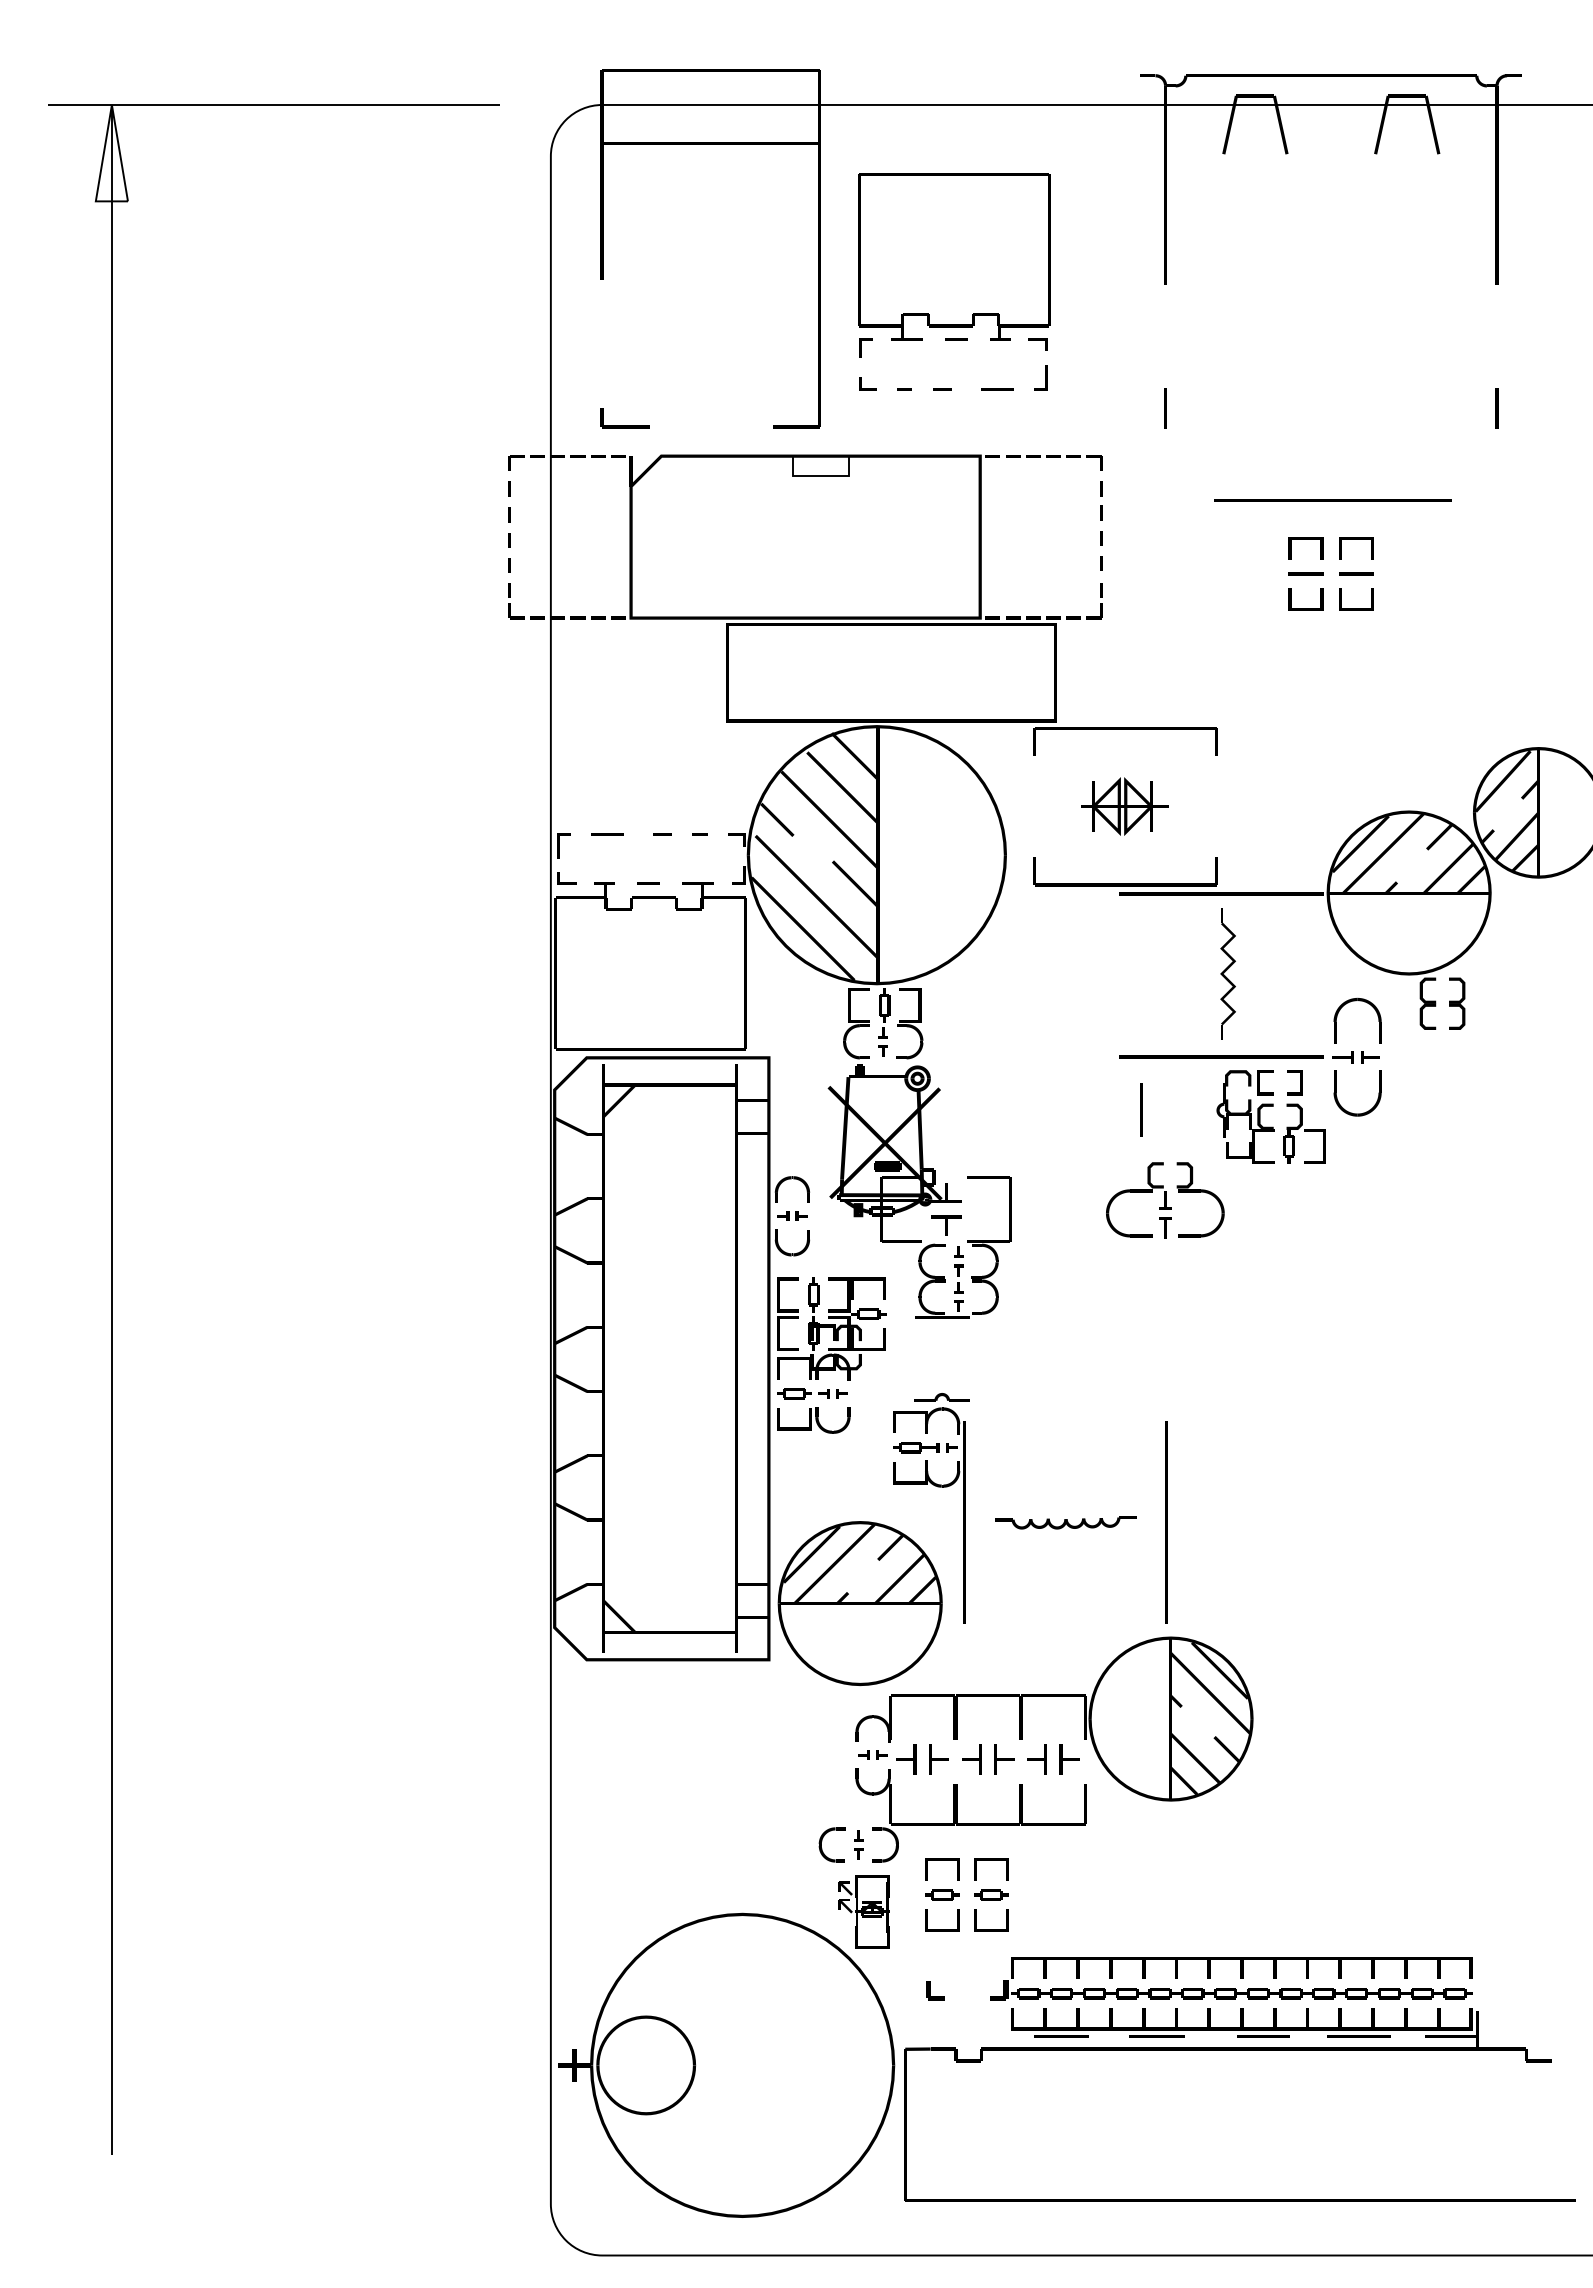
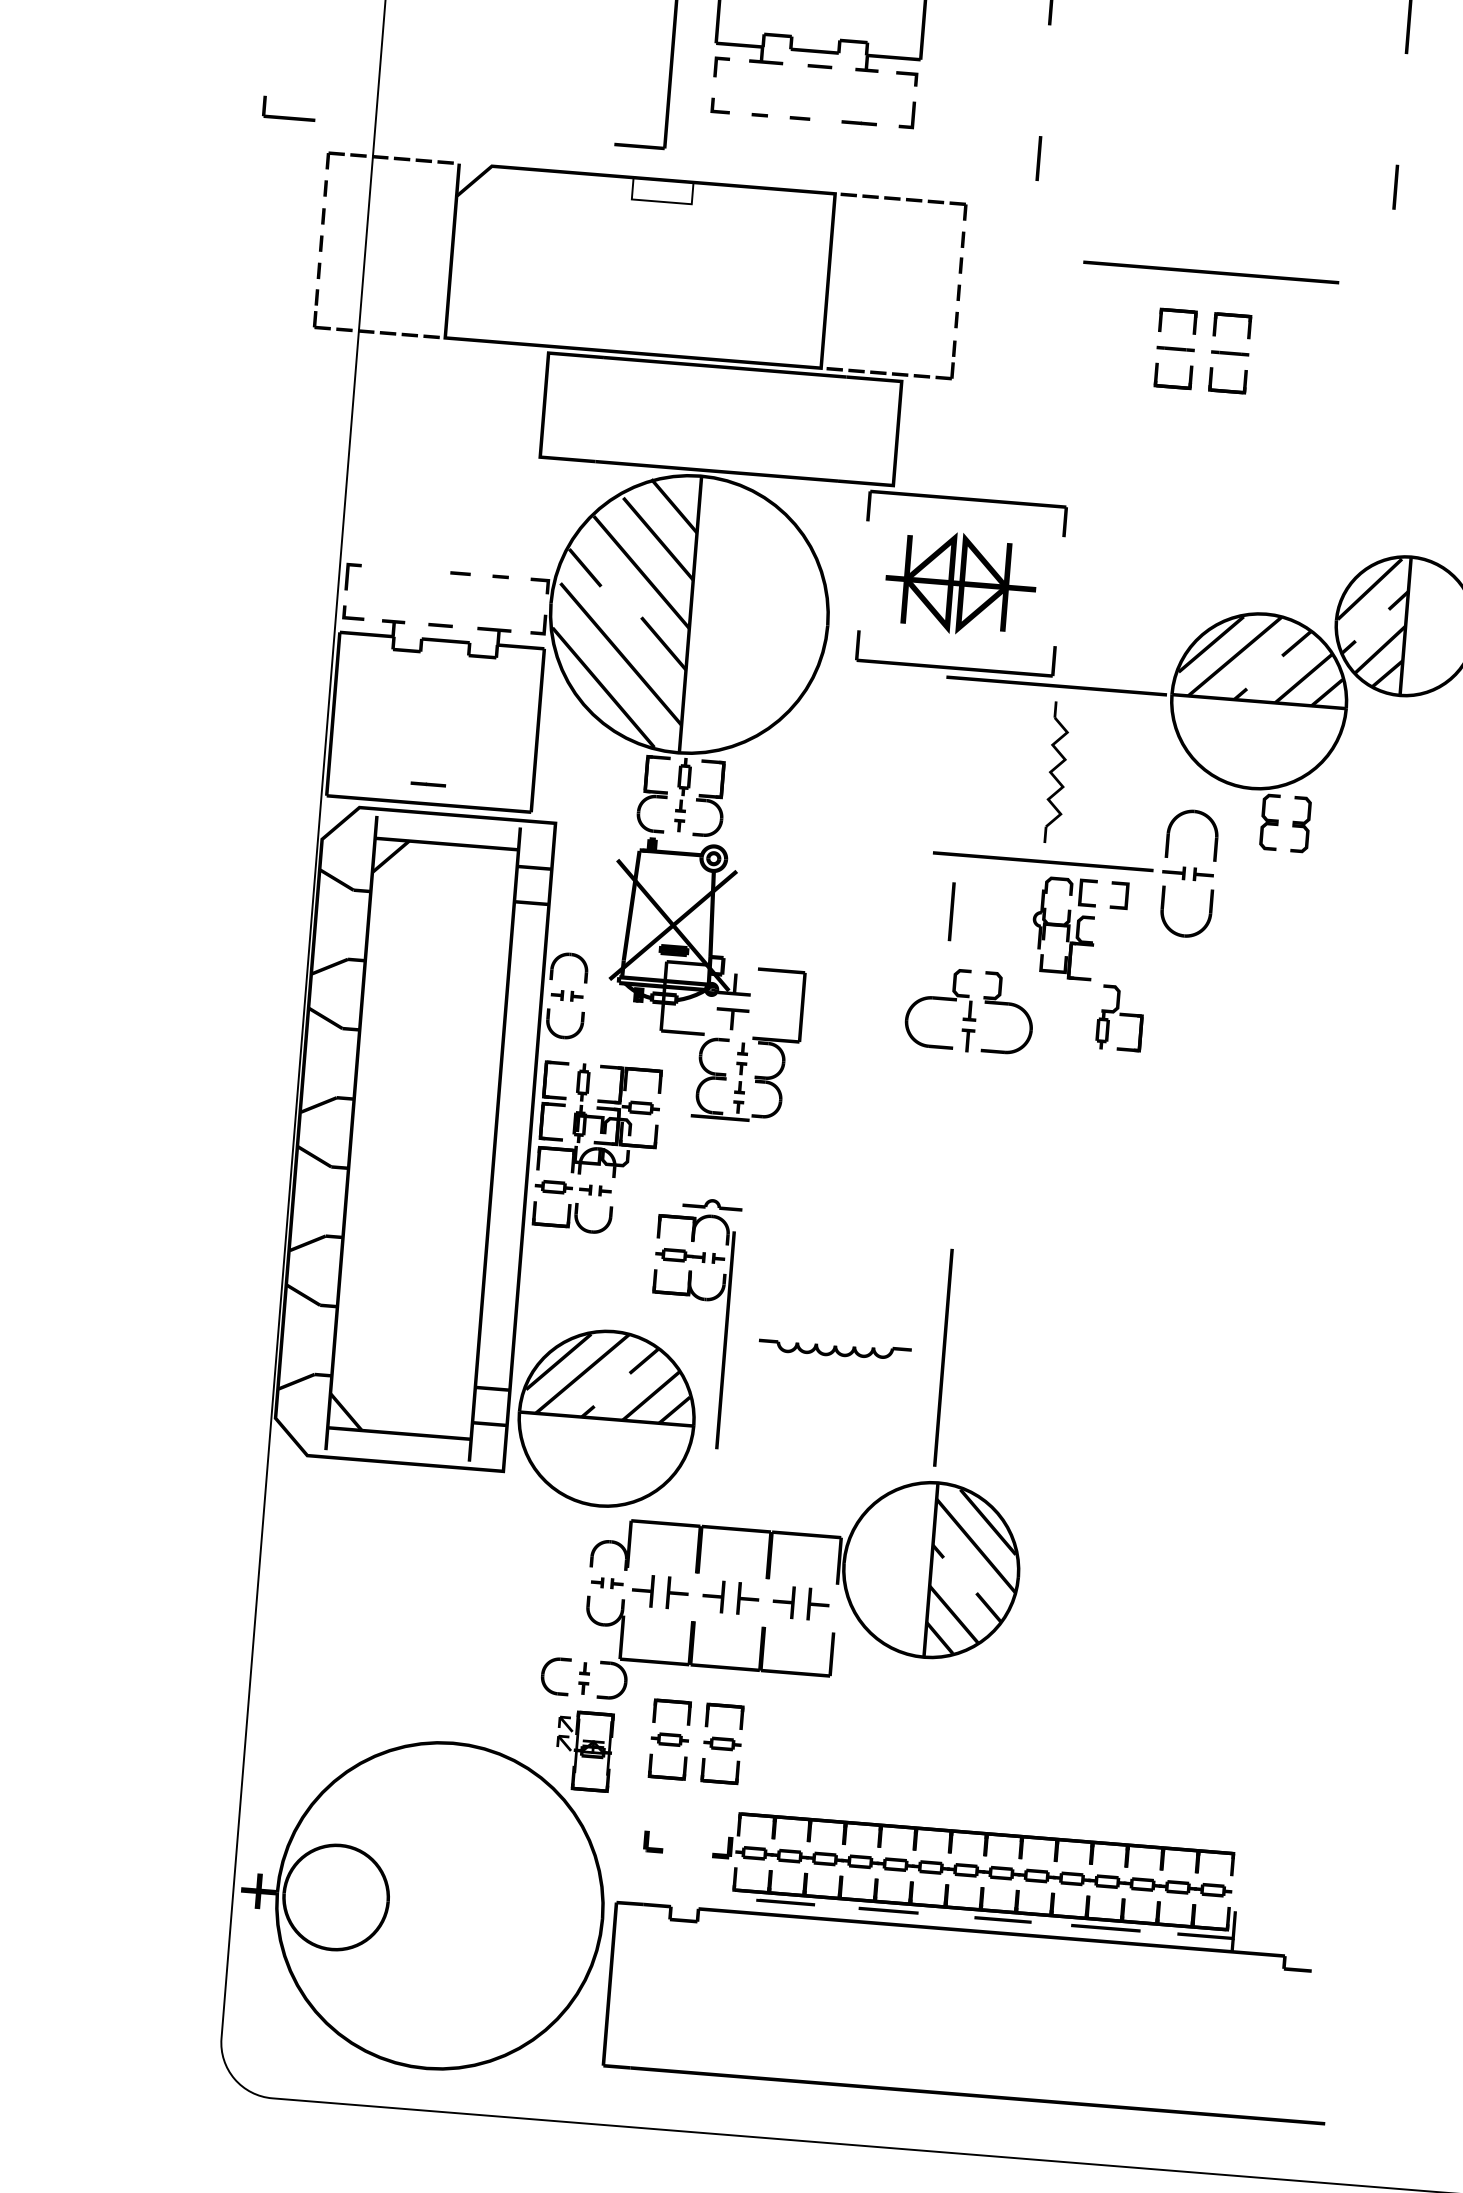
part: (624, 425) -> (287, 116), moved
part: (1124, 806) -> (960, 583), size x1.6
line: (607, 834) -> (428, 784), moved
part: (1304, 1133) -> (1120, 1017), moved

